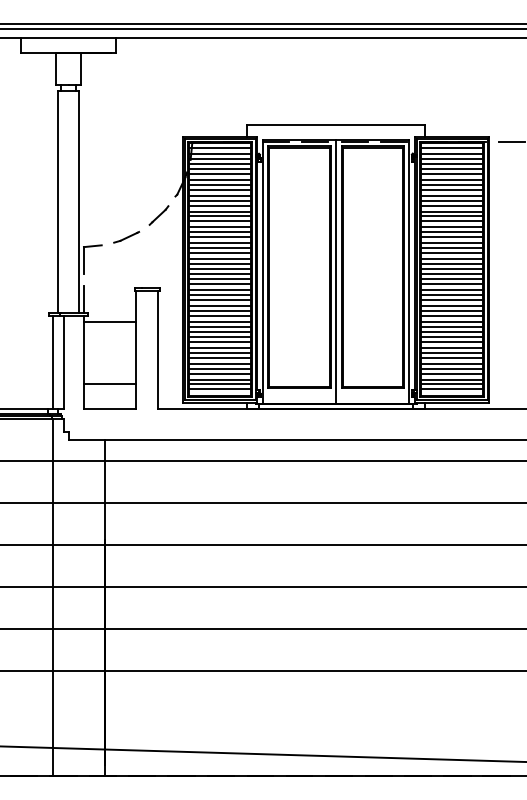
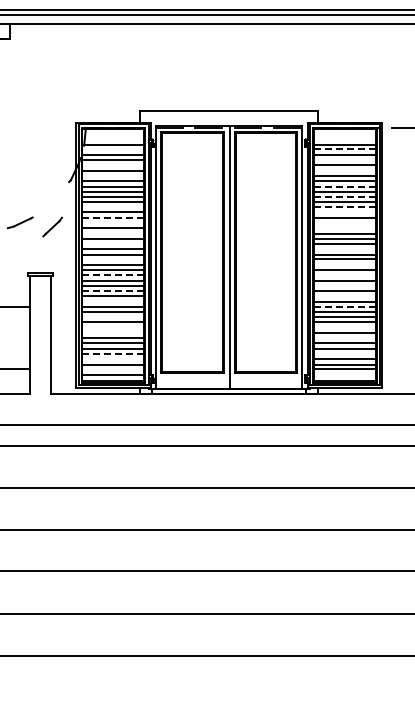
line: (219, 148) -> (112, 134), removed
line: (451, 148) -> (344, 134), removed
line: (219, 153) -> (112, 139), removed
line: (451, 153) -> (344, 139), removed
line: (219, 163) -> (112, 149), removed
line: (451, 163) -> (344, 149), solid -> dashed
line: (451, 174) -> (344, 160), removed
line: (219, 179) -> (112, 165), removed
line: (451, 184) -> (344, 170), removed
line: (219, 190) -> (112, 176), removed
line: (451, 200) -> (344, 186), solid -> dashed
line: (451, 211) -> (344, 197), solid -> dashed
line: (158, 215) -> (52, 227), moved
line: (219, 221) -> (112, 207), removed
line: (451, 221) -> (344, 207), solid -> dashed
line: (451, 226) -> (344, 212), removed
line: (220, 231) -> (113, 217), solid -> dashed
line: (219, 237) -> (112, 223), removed
line: (451, 237) -> (344, 223), removed
line: (451, 242) -> (344, 228), removed
line: (219, 247) -> (112, 233), removed
line: (219, 258) -> (112, 243), removed
line: (451, 263) -> (344, 248), removed
line: (219, 273) -> (112, 258), removed
line: (451, 279) -> (344, 264), removed
line: (220, 289) -> (113, 274), solid -> dashed
line: (451, 289) -> (344, 274), removed
line: (451, 300) -> (344, 285), removed
line: (220, 305) -> (113, 290), solid -> dashed
line: (451, 311) -> (344, 296), removed
line: (219, 316) -> (112, 301), removed
line: (451, 321) -> (344, 306), solid -> dashed
line: (219, 331) -> (112, 316), removed
line: (219, 342) -> (112, 327), removed
line: (451, 342) -> (344, 327), removed
line: (219, 347) -> (112, 332), removed
line: (451, 352) -> (344, 337), removed
line: (220, 368) -> (113, 353), solid -> dashed
line: (451, 368) -> (344, 353), removed
line: (219, 374) -> (112, 359), removed
line: (219, 383) -> (112, 368), removed
line: (451, 389) -> (344, 374), removed

